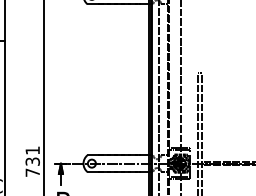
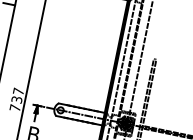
text: (32, 150) -> (18, 91), 731 -> 737

